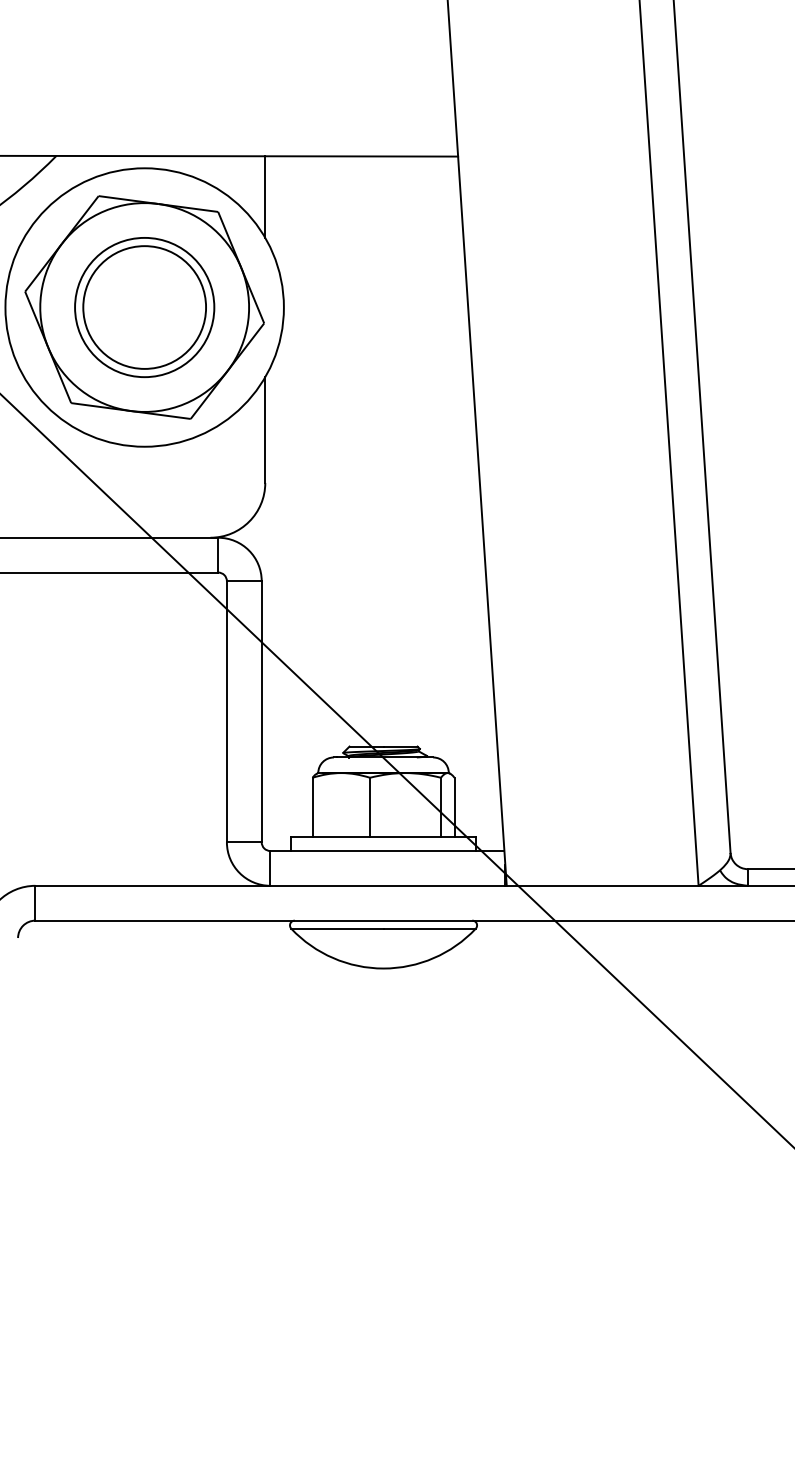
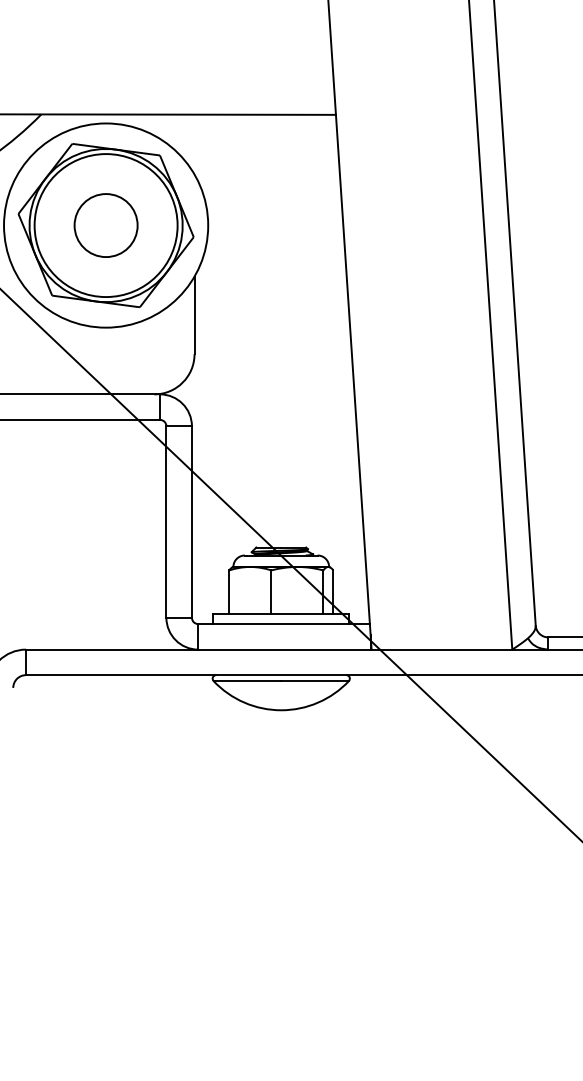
line: (265, 196) -> (194, 144), removed
circle: (144, 307) -> (105, 225), size x0.7
circle: (144, 307) -> (105, 225), size x1.4

